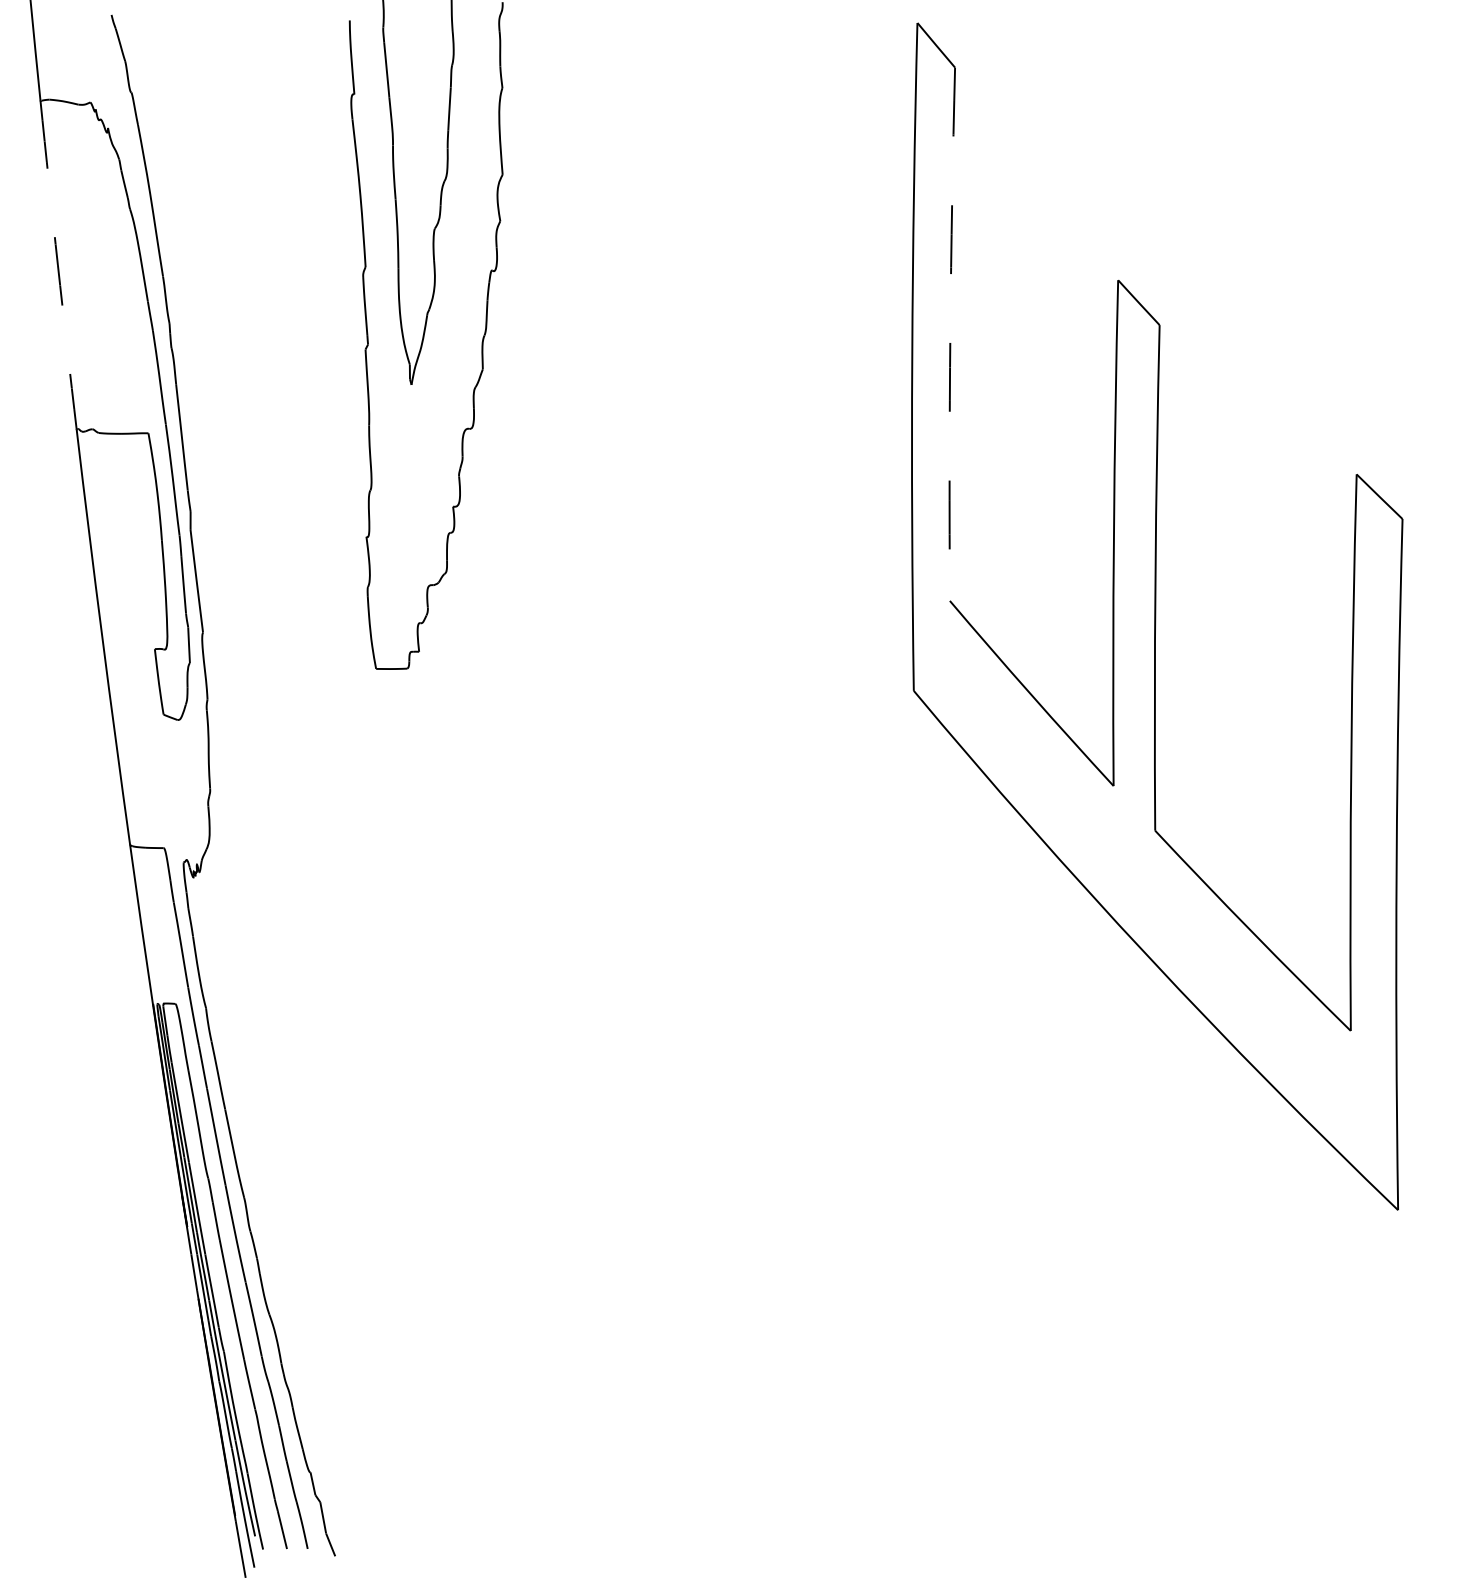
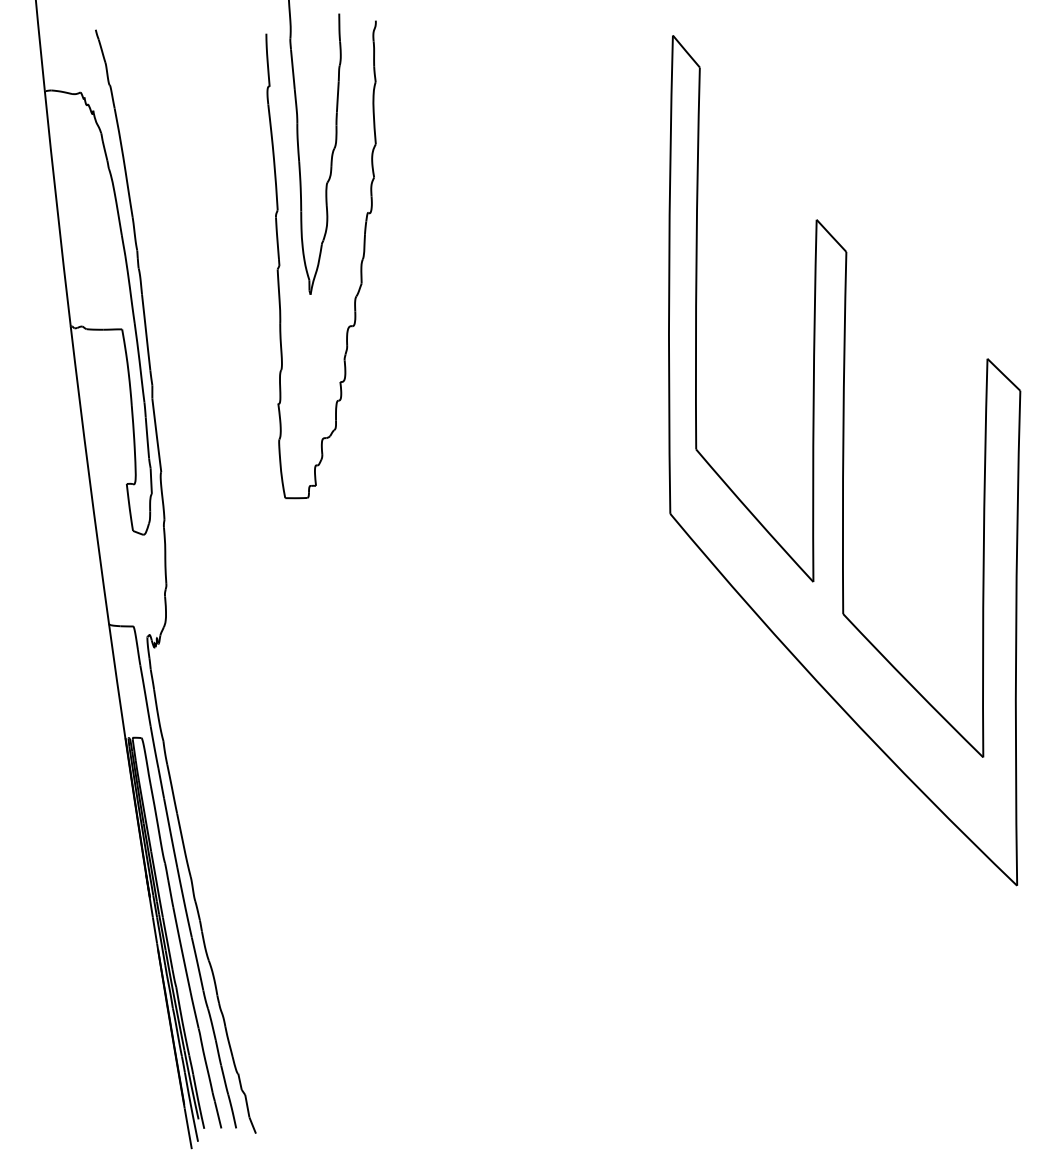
arc: (58, 264) -> (57, 208), dashed -> solid
arc: (950, 334) -> (696, 258), dashed -> solid

